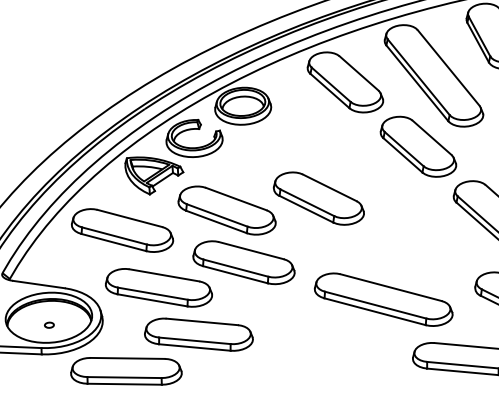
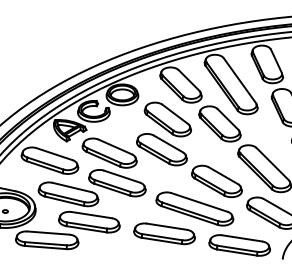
part: (325, 144) -> (167, 119), added
part: (418, 248) -> (216, 181), added
part: (332, 346) -> (164, 233), added

